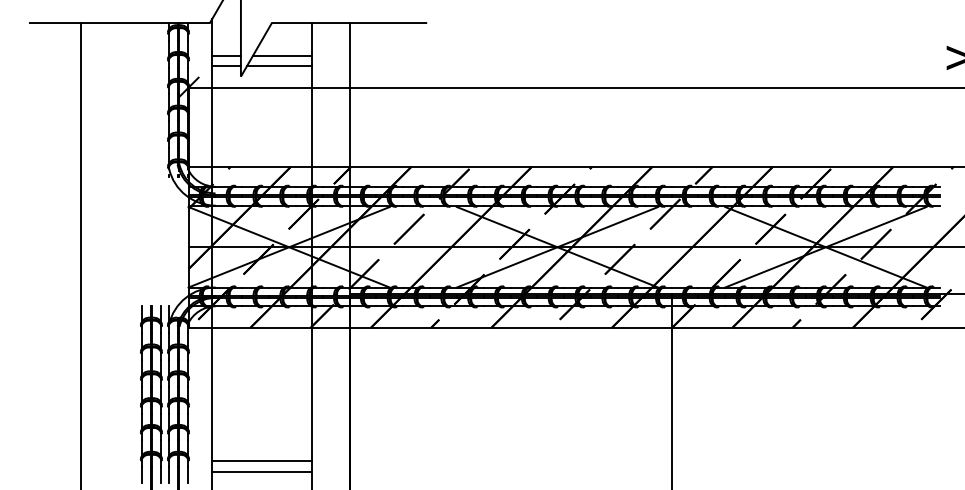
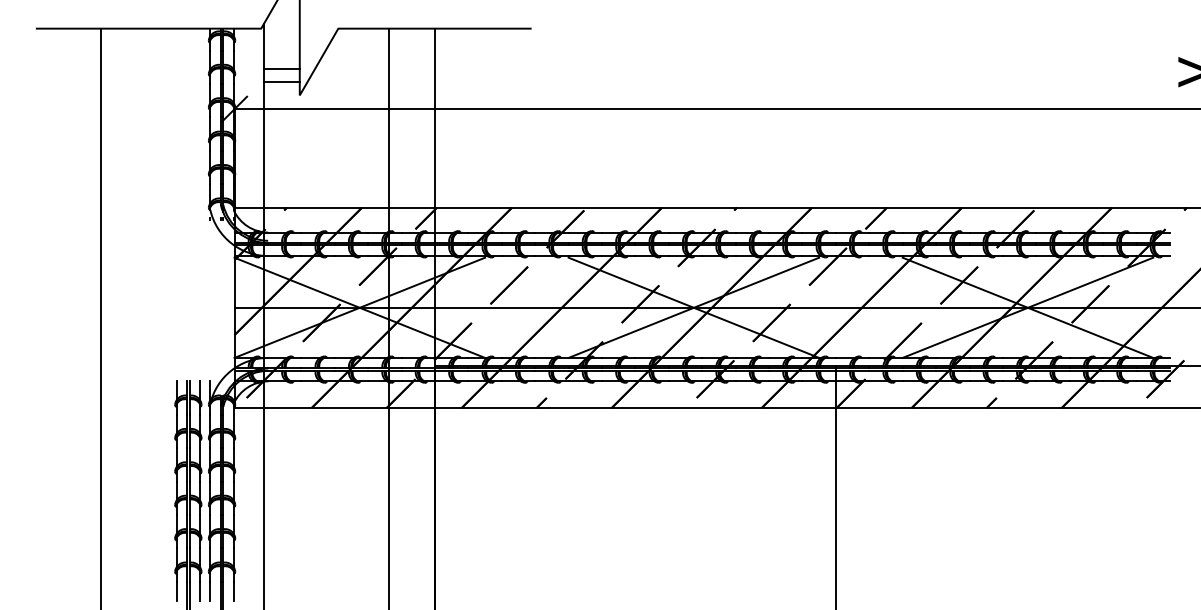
line: (282, 55) -> (351, 69), removed
line: (279, 65) -> (347, 81), removed
line: (262, 461) -> (326, 574), removed
line: (262, 471) -> (326, 586), removed

